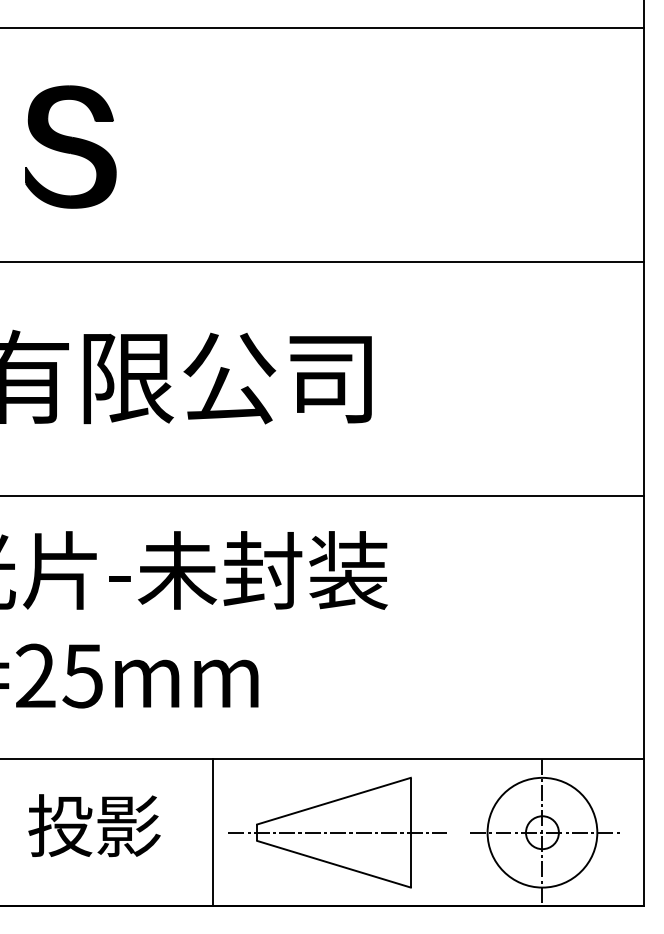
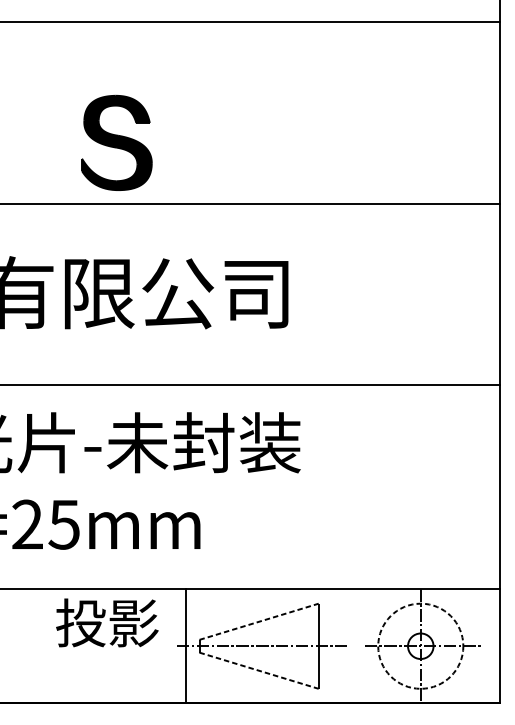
part: (70, 146) -> (116, 142), moved
line: (334, 801) -> (259, 622), solid -> dashed
text: (94, 825) -> (107, 622), moved
line: (213, 832) -> (186, 646), moved
circle: (542, 832) -> (420, 646), solid -> dashed
line: (334, 864) -> (259, 670), solid -> dashed

